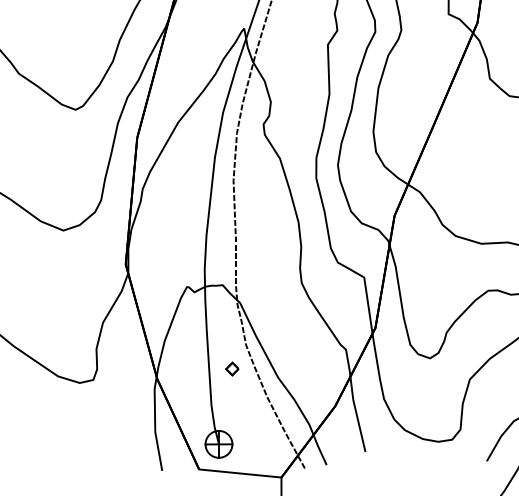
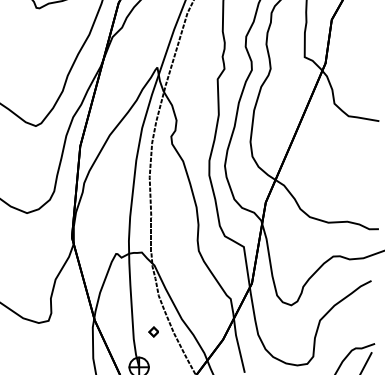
part: (231, 368) -> (153, 331), moved

